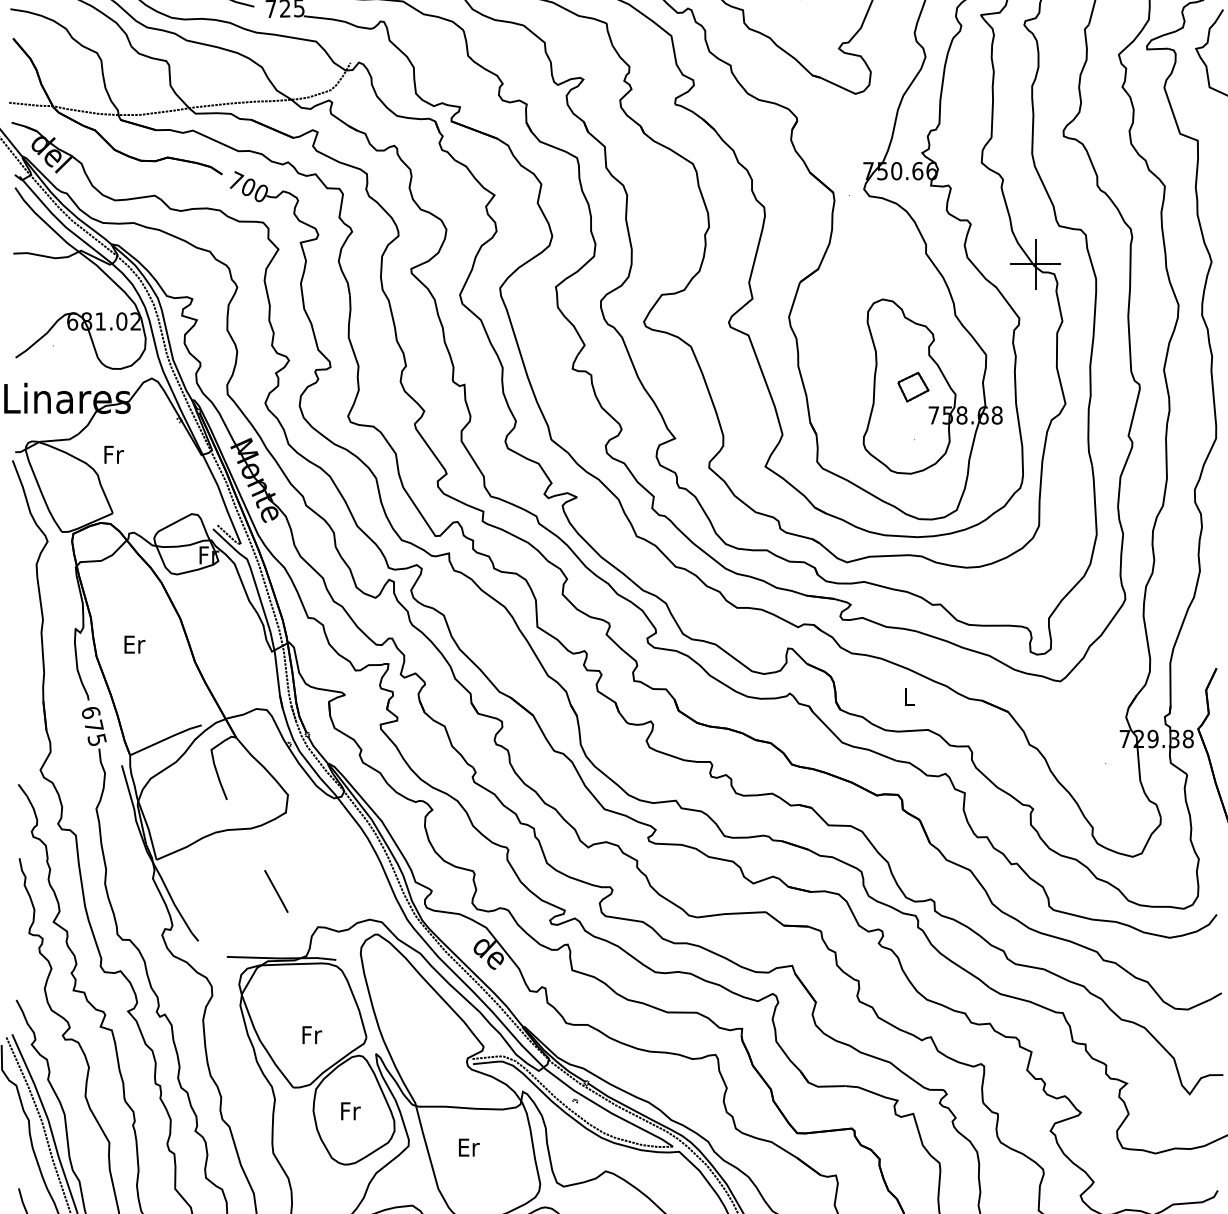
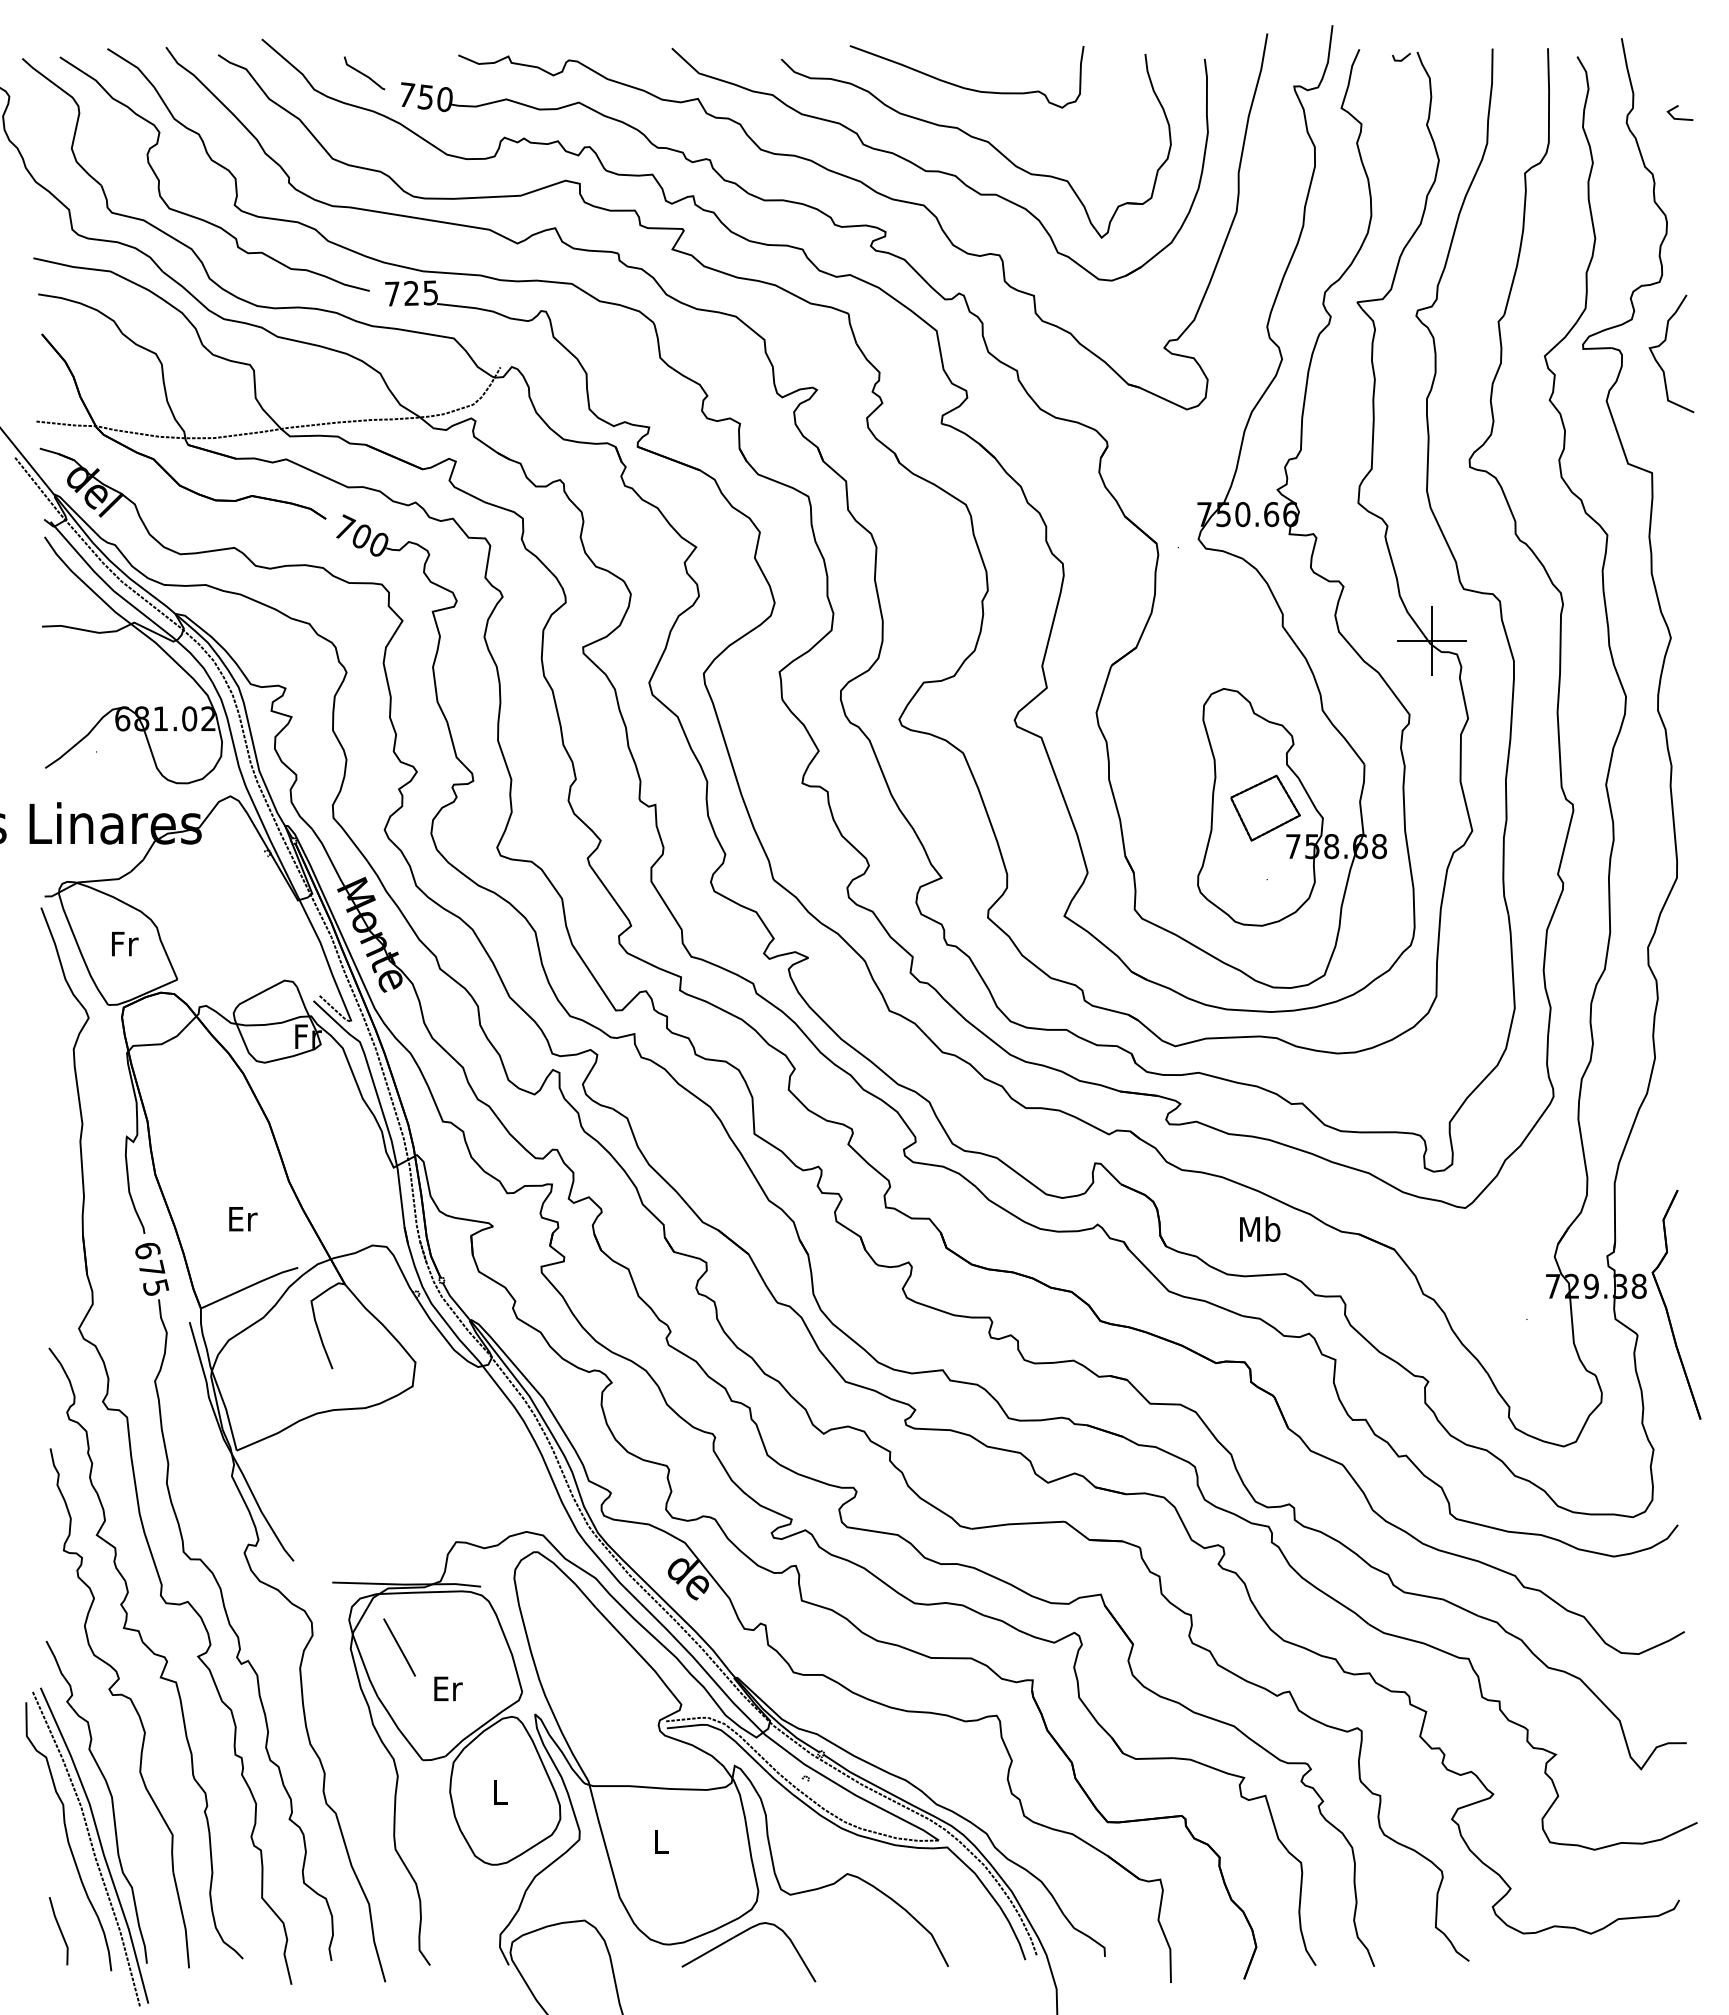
part: (913, 386) -> (1265, 807), size x1.67
text: (114, 454) -> (125, 943), moved
text: (135, 644) -> (243, 1219), moved
text: (909, 696) -> (1260, 1228), L -> Mb
line: (276, 891) -> (399, 1647), moved
text: (312, 1034) -> (448, 1688), Fr -> Er
text: (350, 1111) -> (500, 1792), Fr -> L
text: (469, 1147) -> (661, 1841), Er -> L

